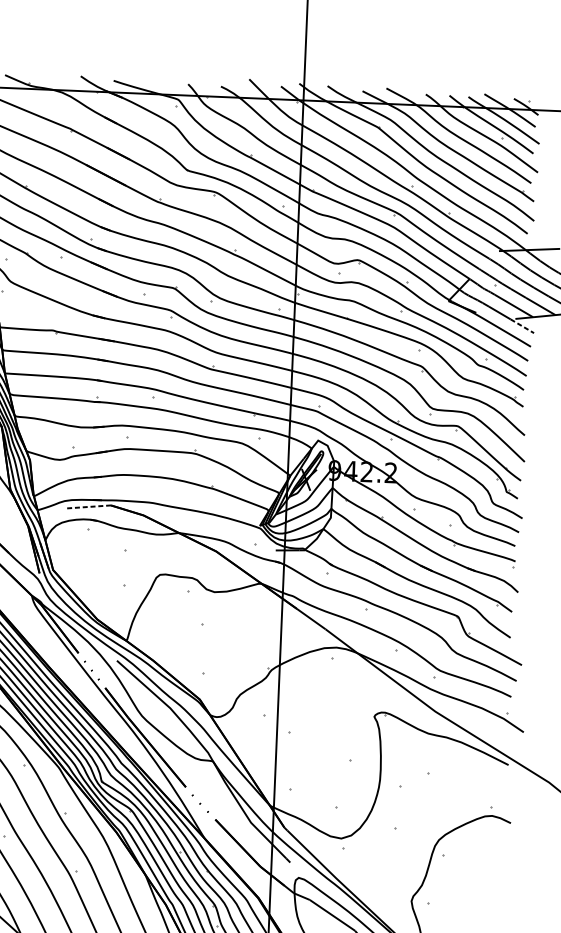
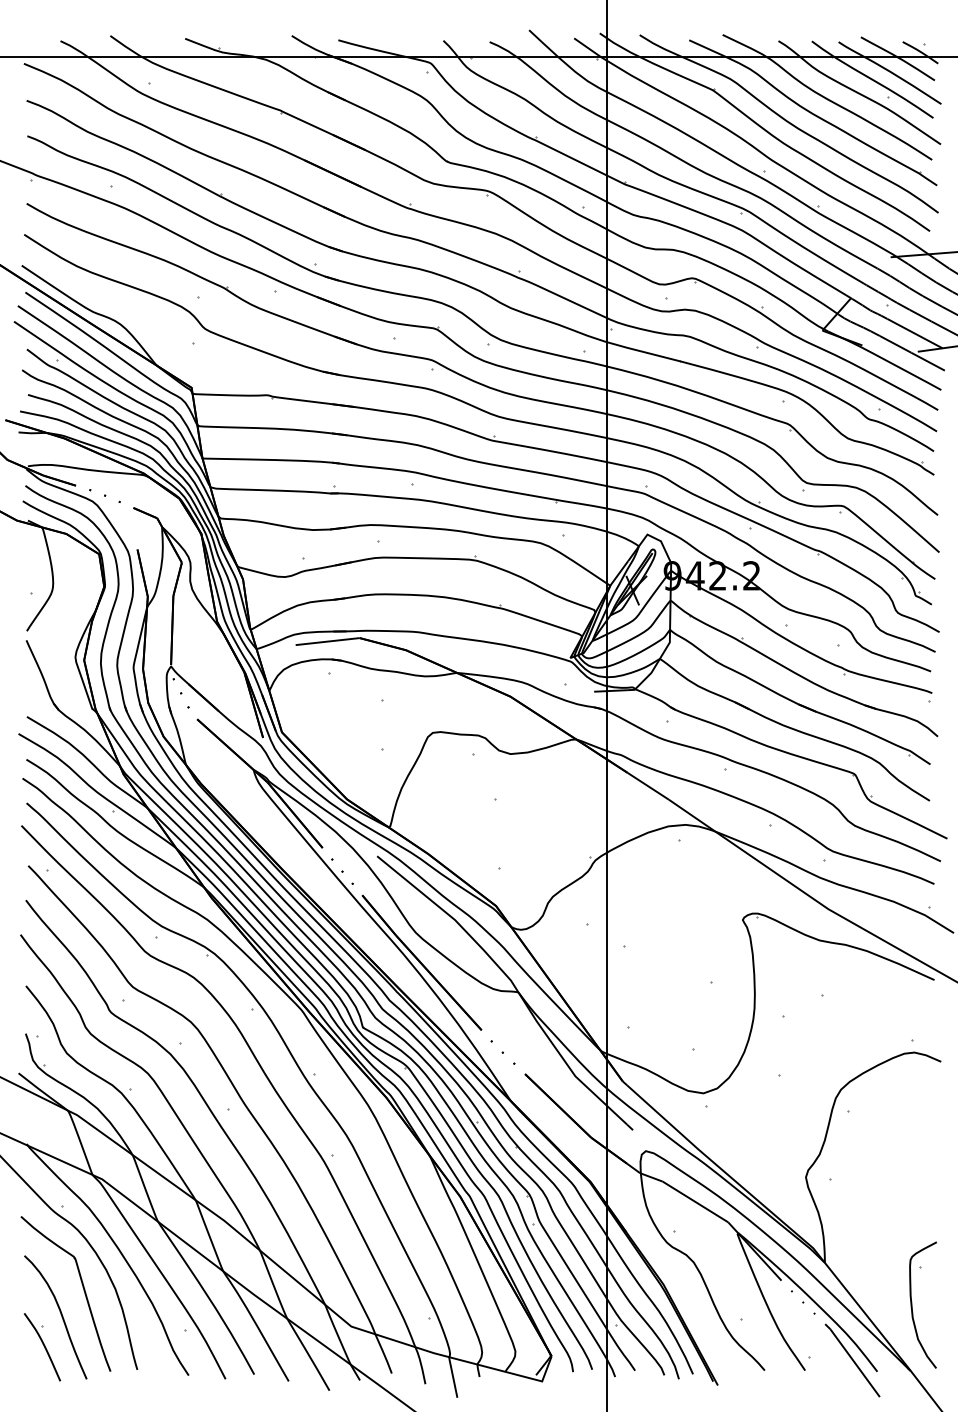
line: (521, 326) -> (927, 361), dashed -> solid
line: (88, 506) -> (327, 641), dashed -> solid

